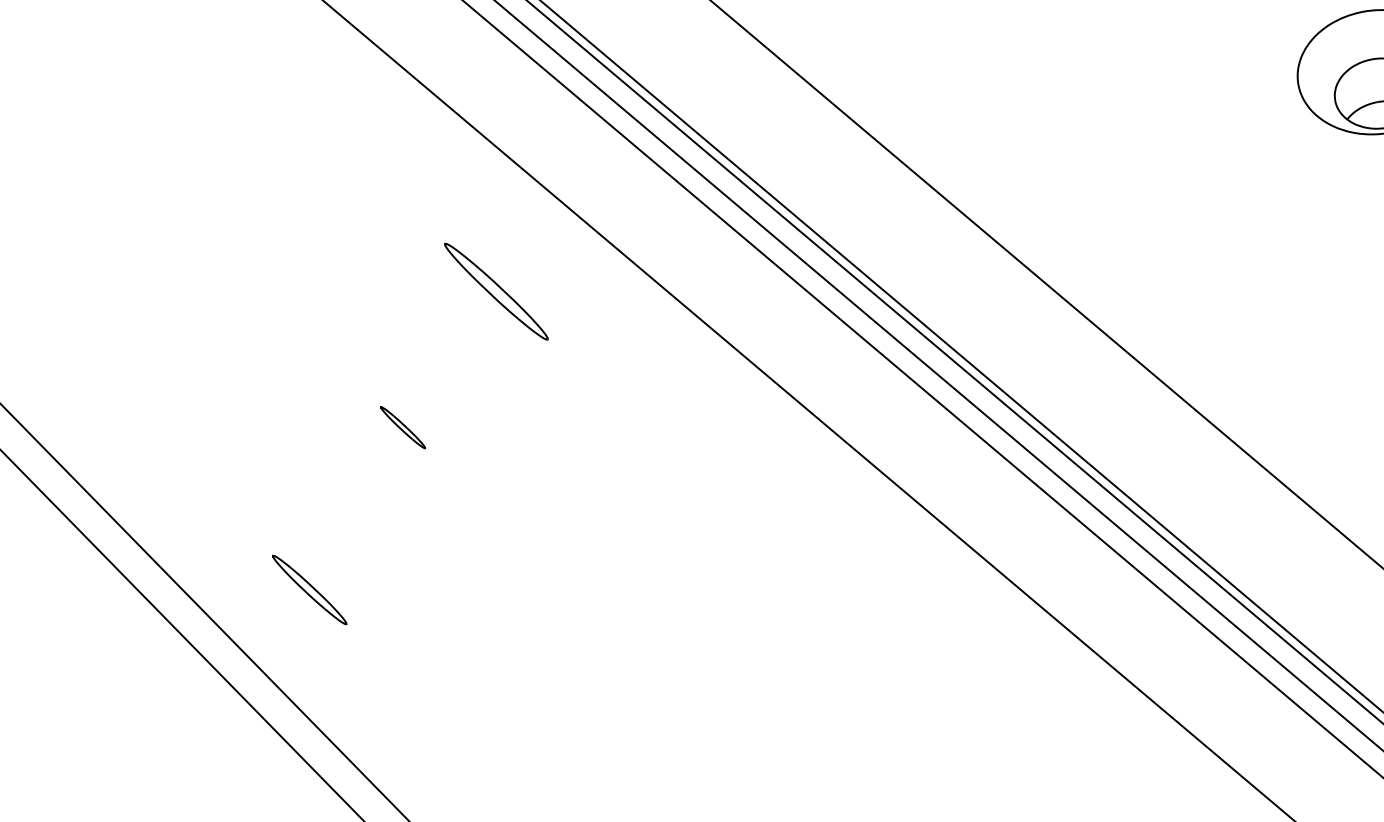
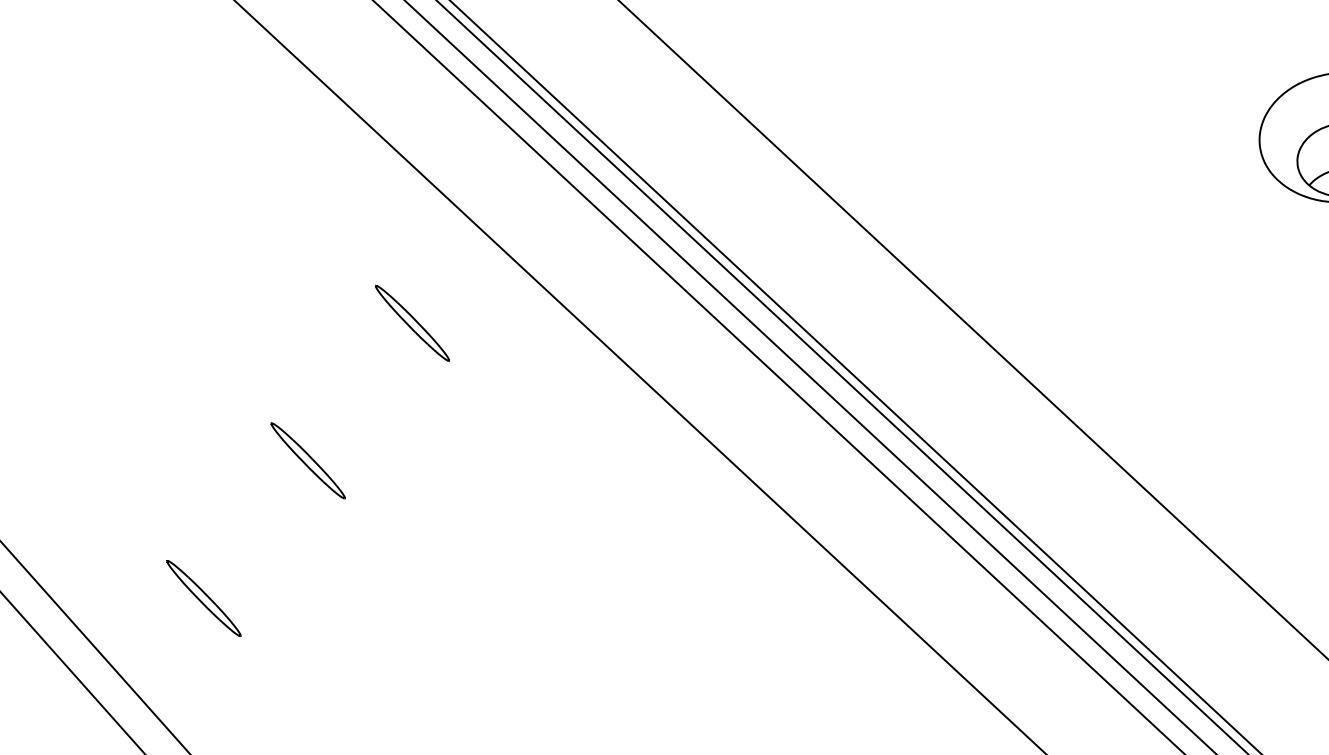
part: (496, 291) -> (412, 323), size x0.71
part: (402, 427) -> (307, 460), size x1.67
part: (309, 589) -> (203, 597), moved

